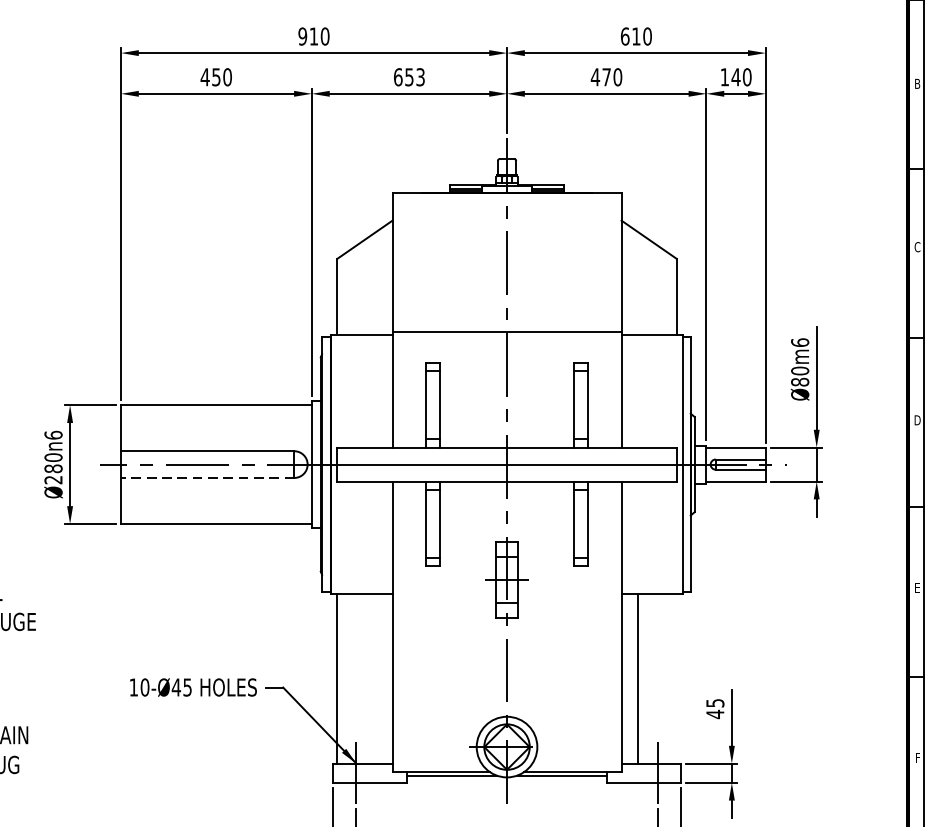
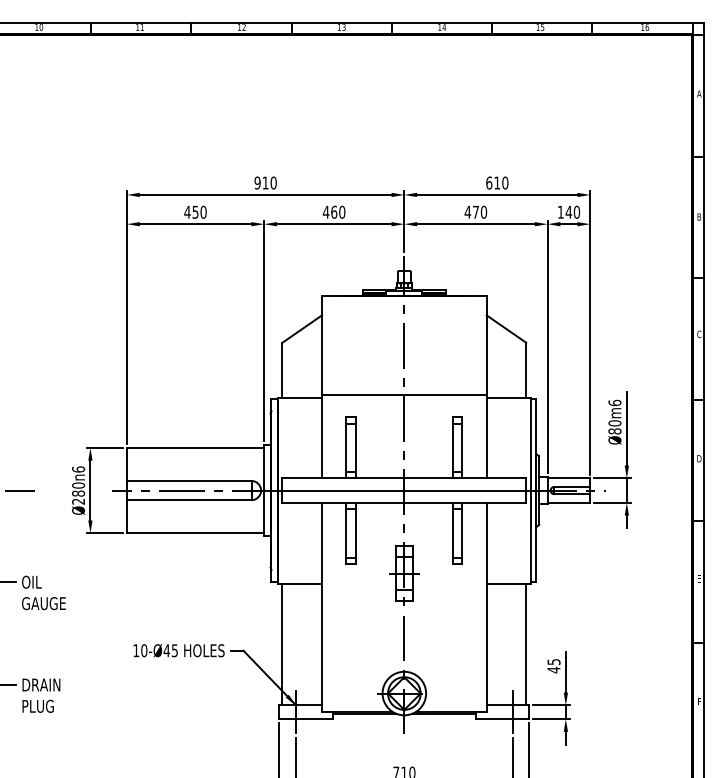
text: (408, 76) -> (333, 211), 653 -> 460
line: (206, 478) -> (188, 500), dashed -> solid
line: (638, 678) -> (526, 644), moved

